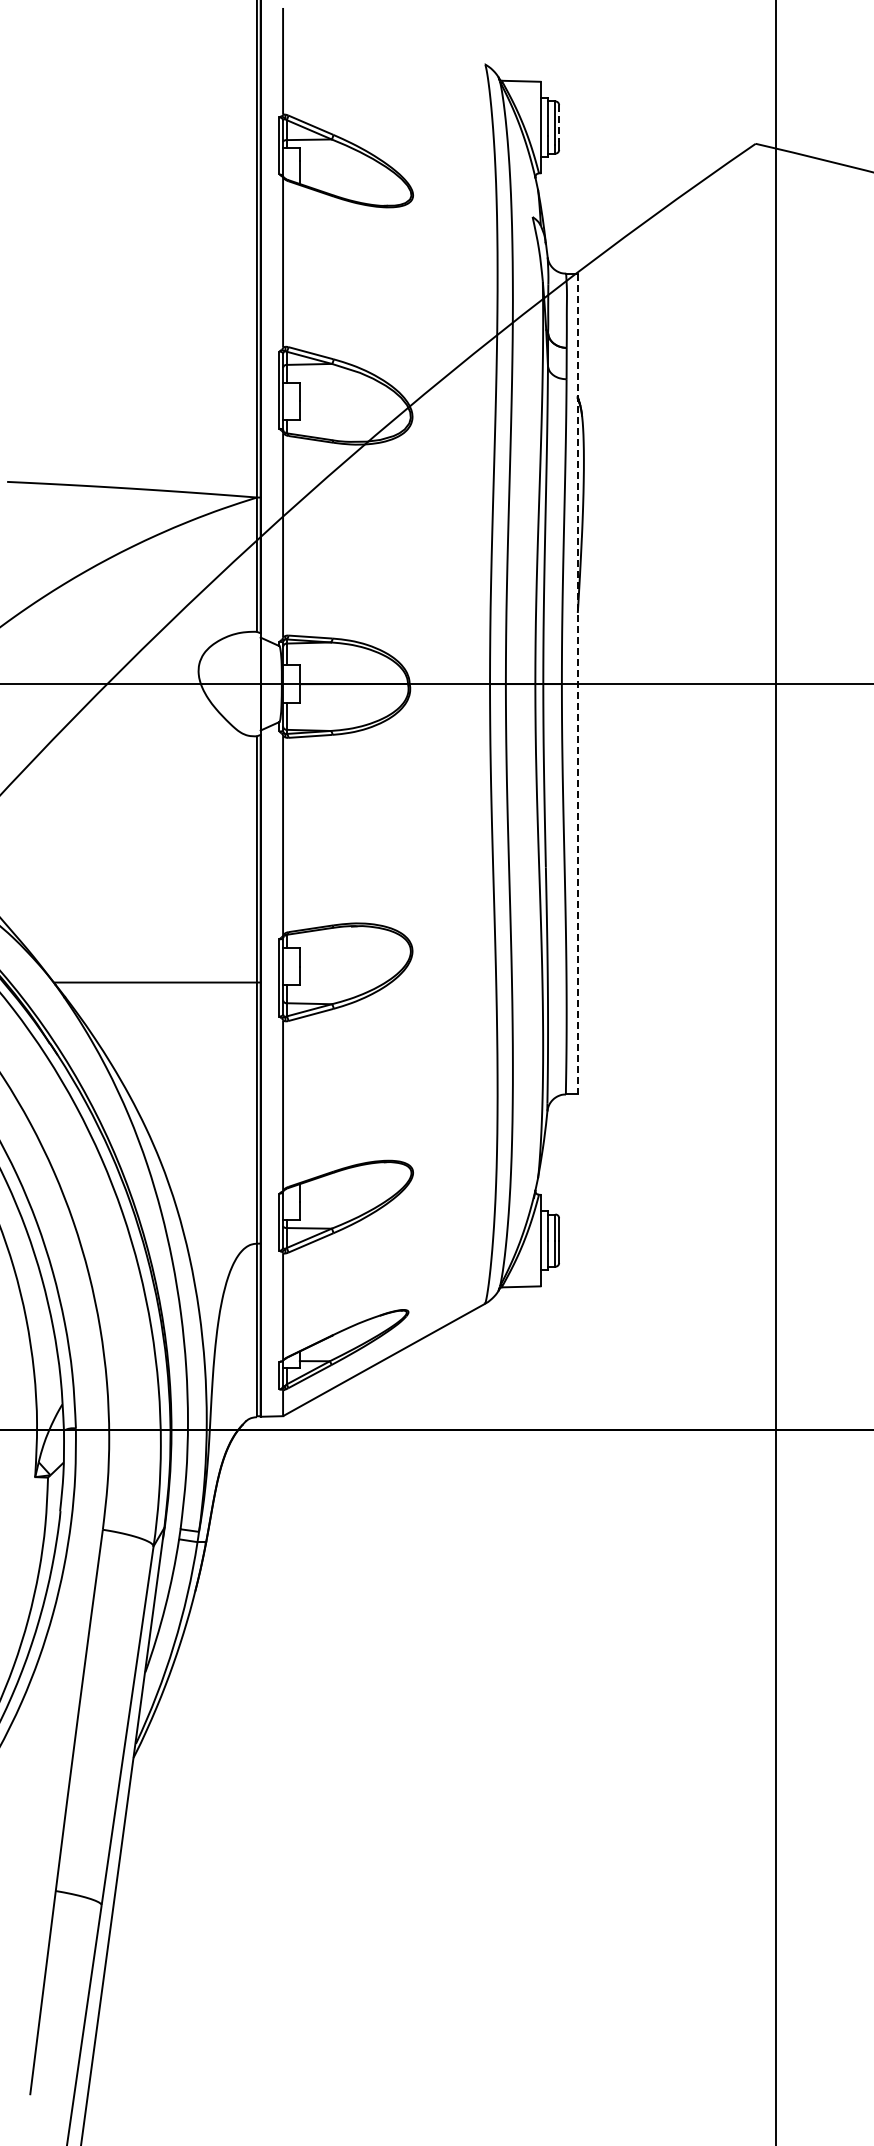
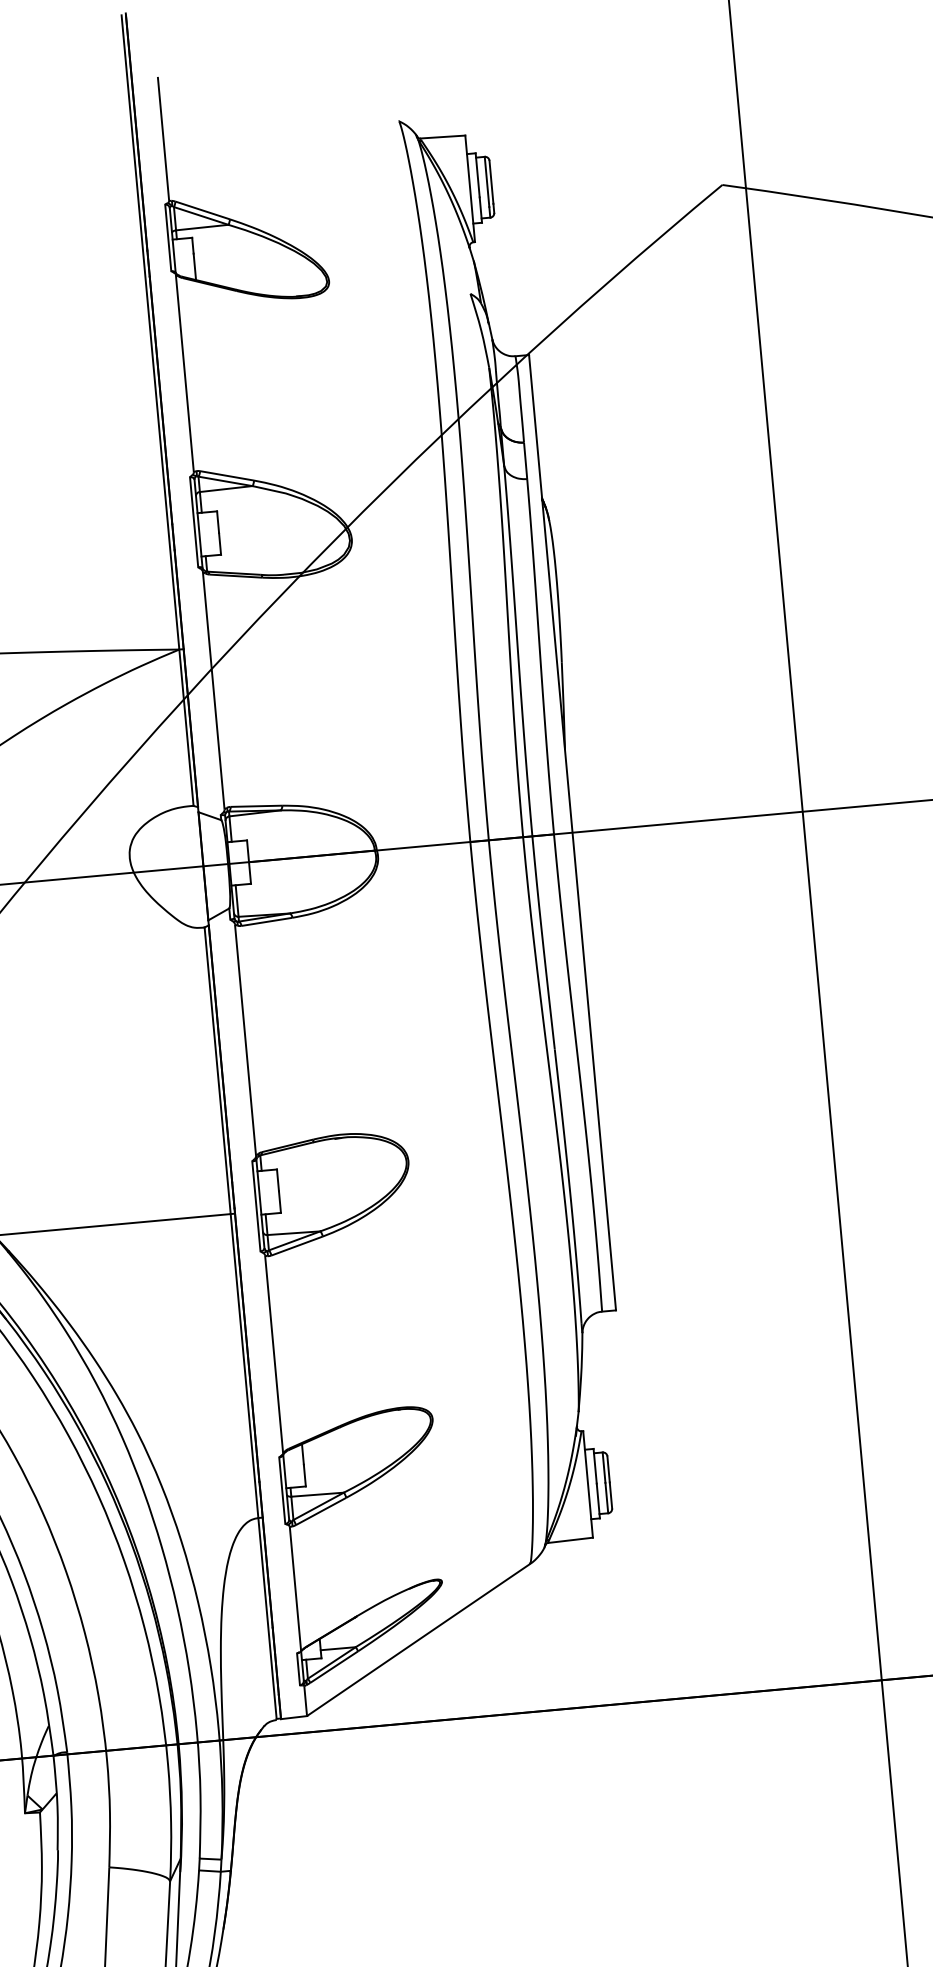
line: (559, 124) -> (491, 183), dashed -> solid
line: (577, 684) -> (572, 833), dashed -> solid

